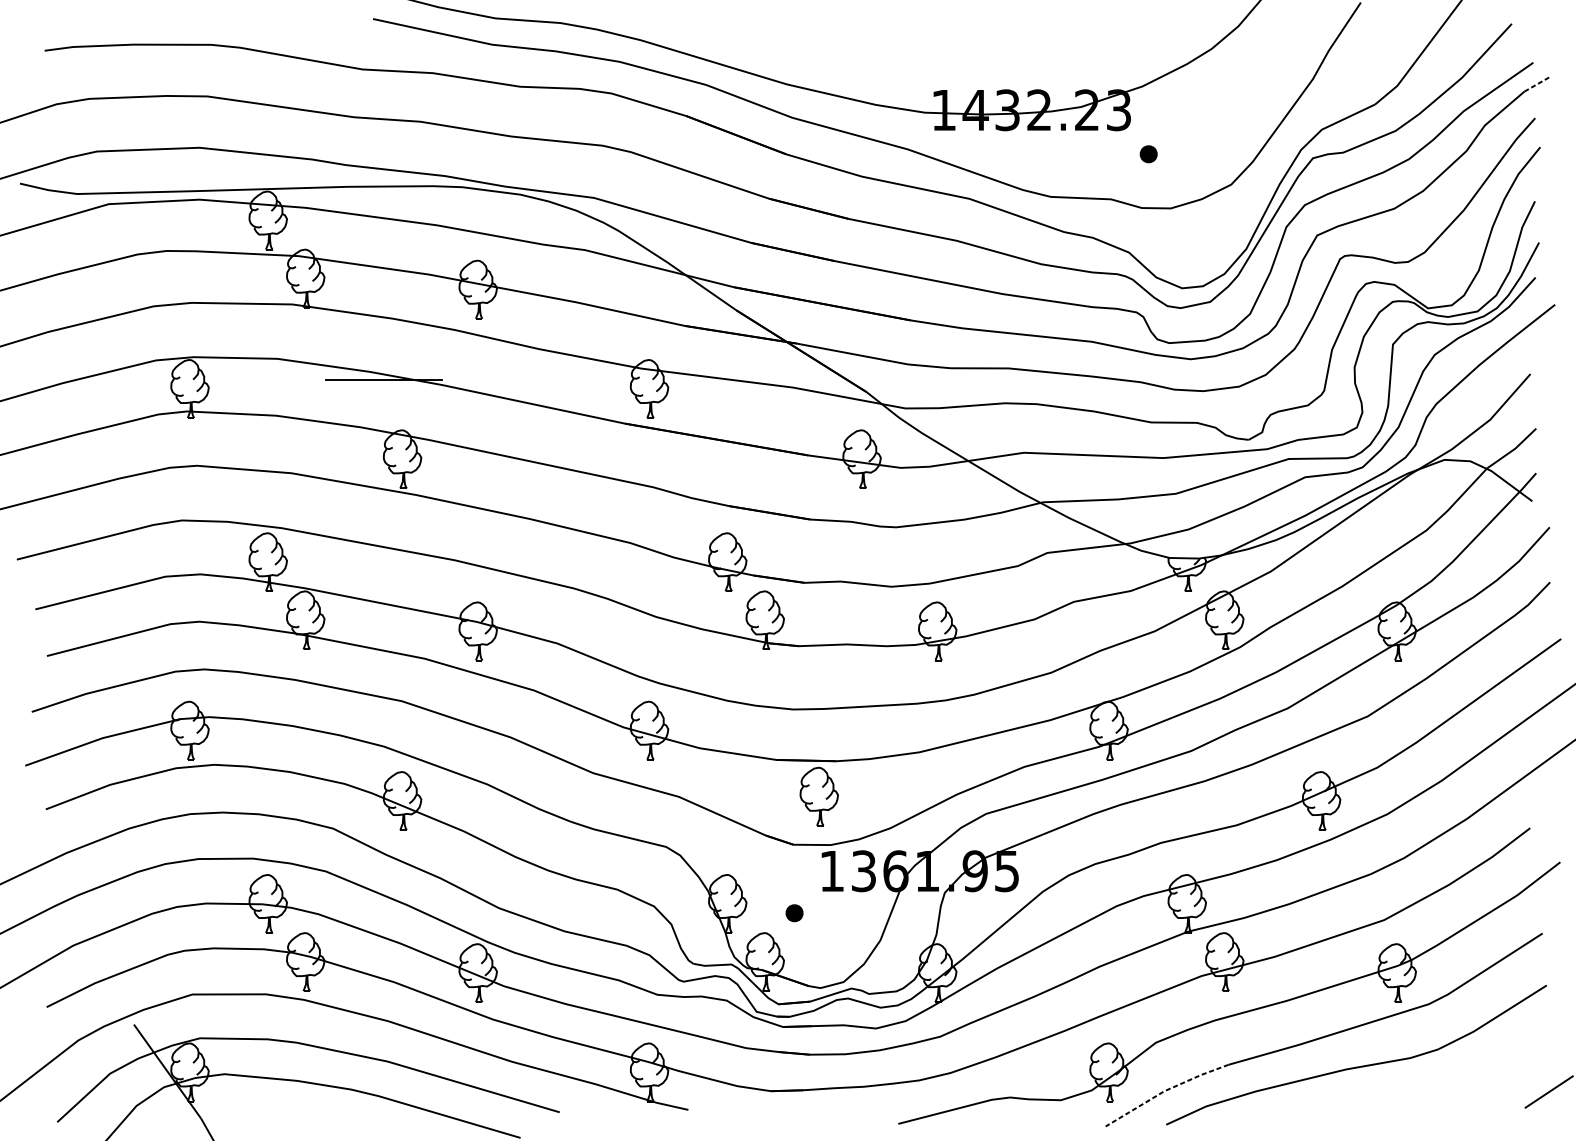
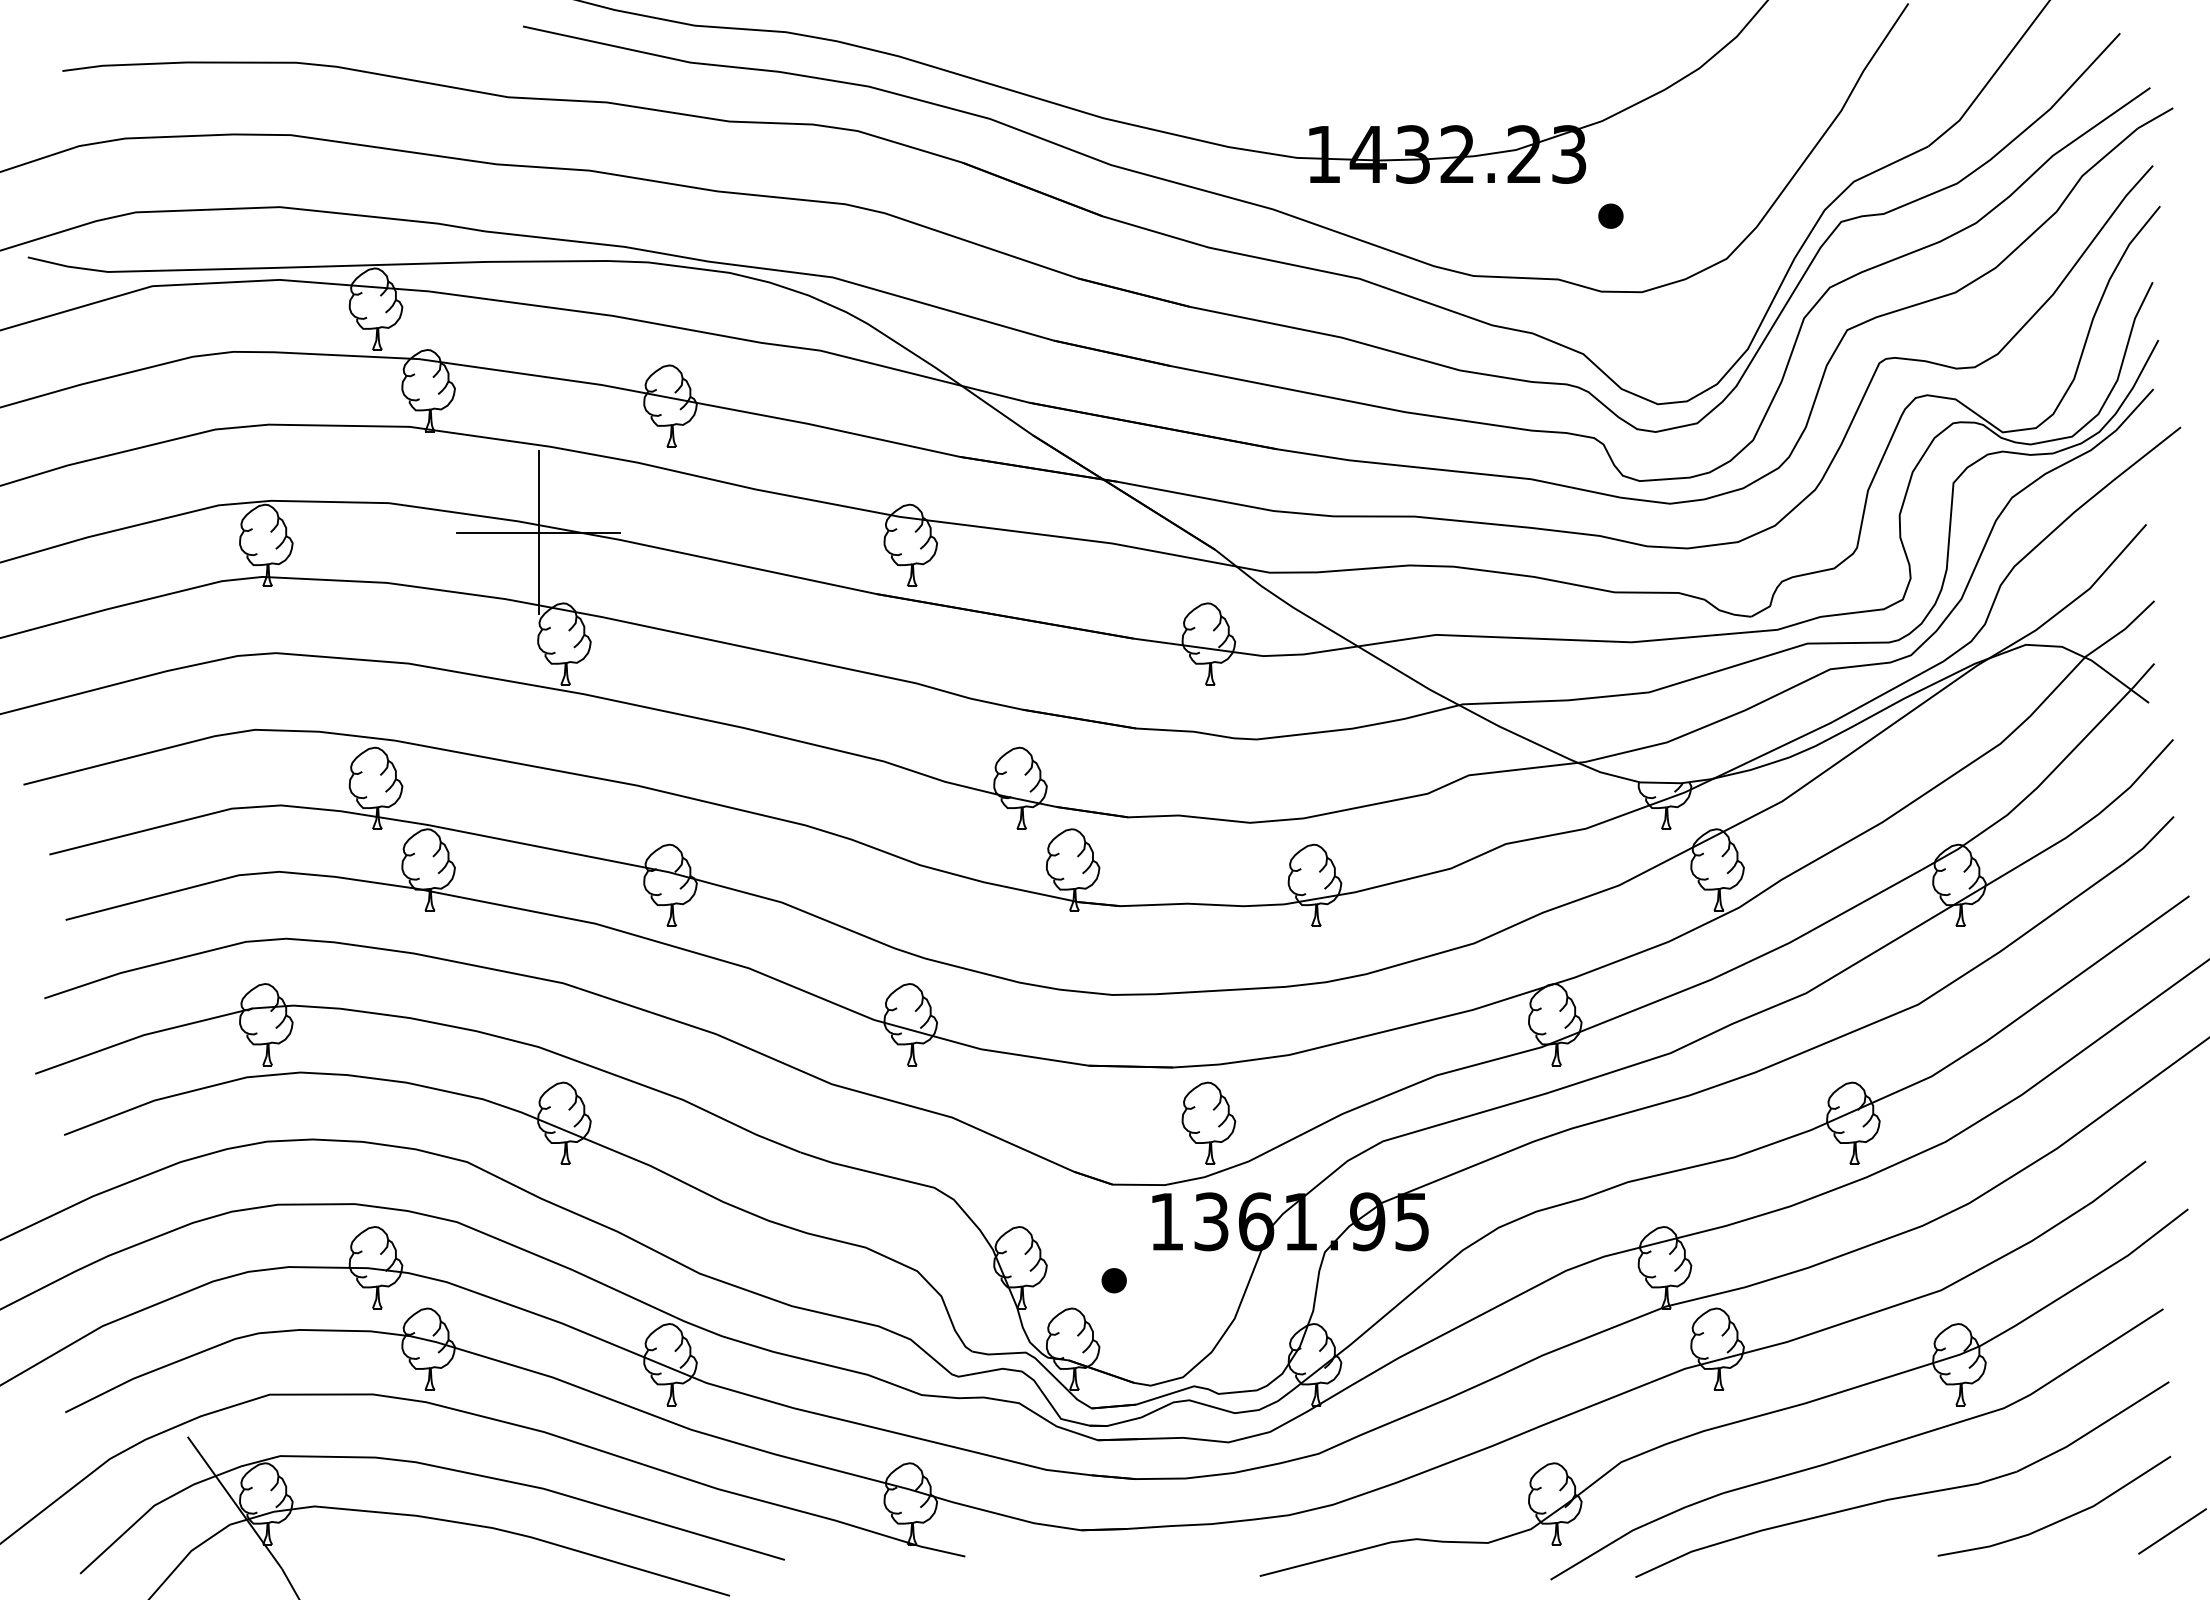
line: (1537, 84) -> (2155, 118), dashed -> solid
line: (384, 379) -> (538, 532), added
part: (819, 796) -> (1208, 1122), moved
line: (1469, 1083) -> (2060, 1519), added
line: (1164, 1091) -> (1632, 1530), dashed -> solid

